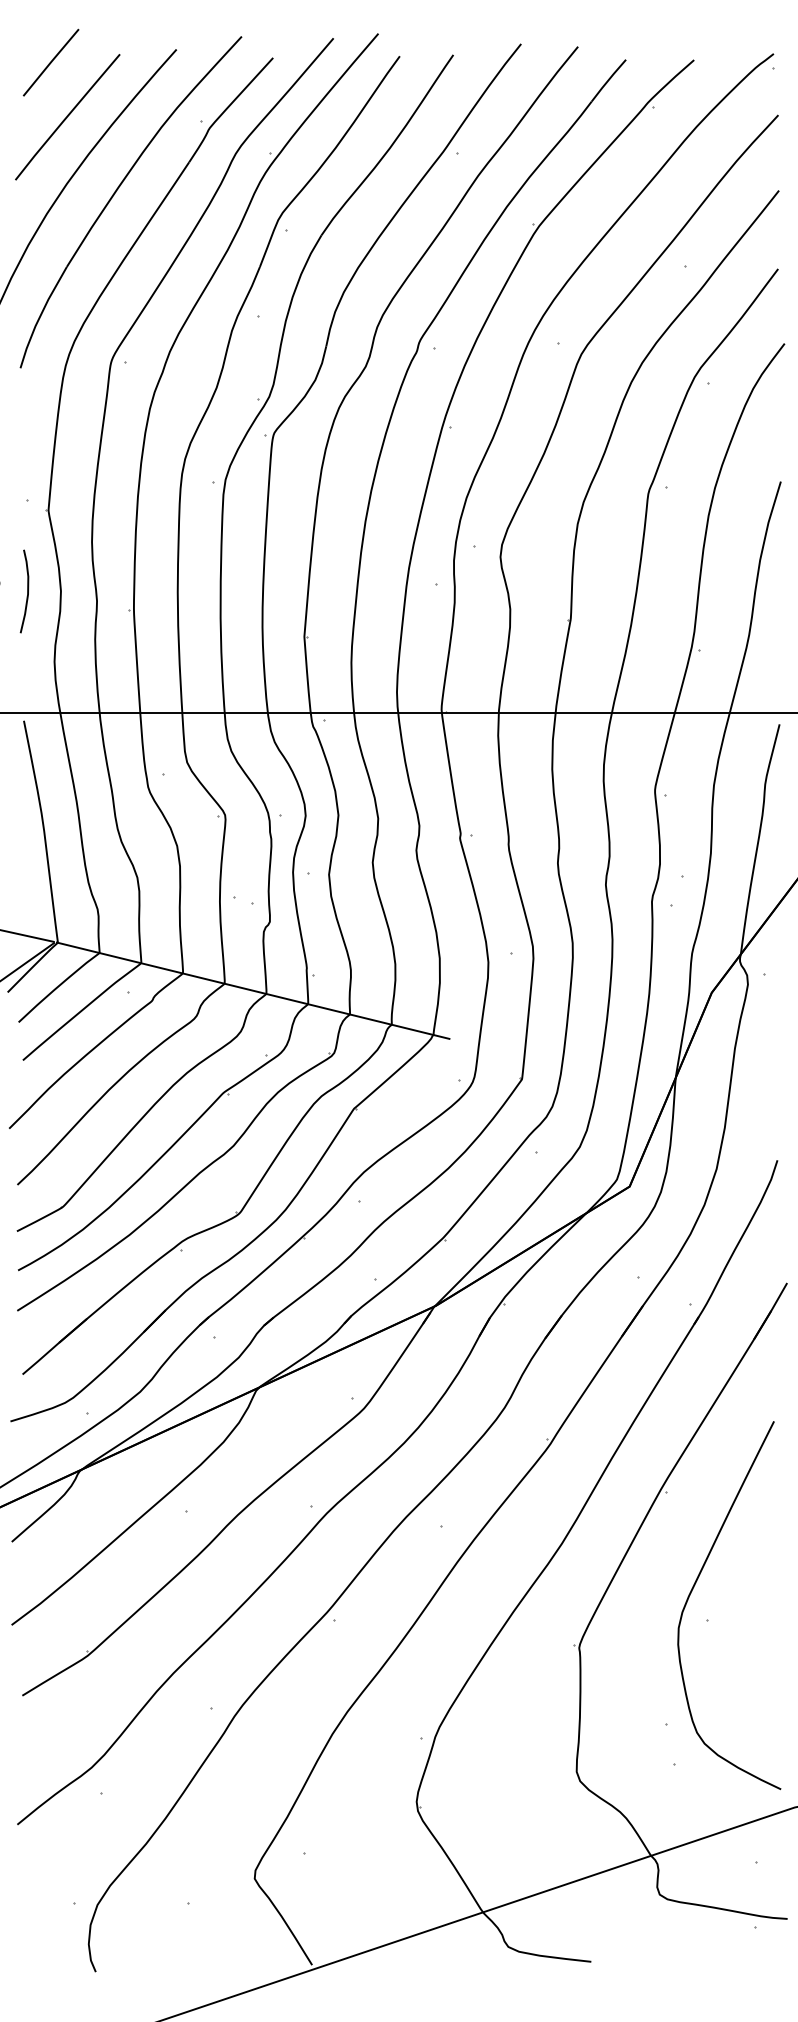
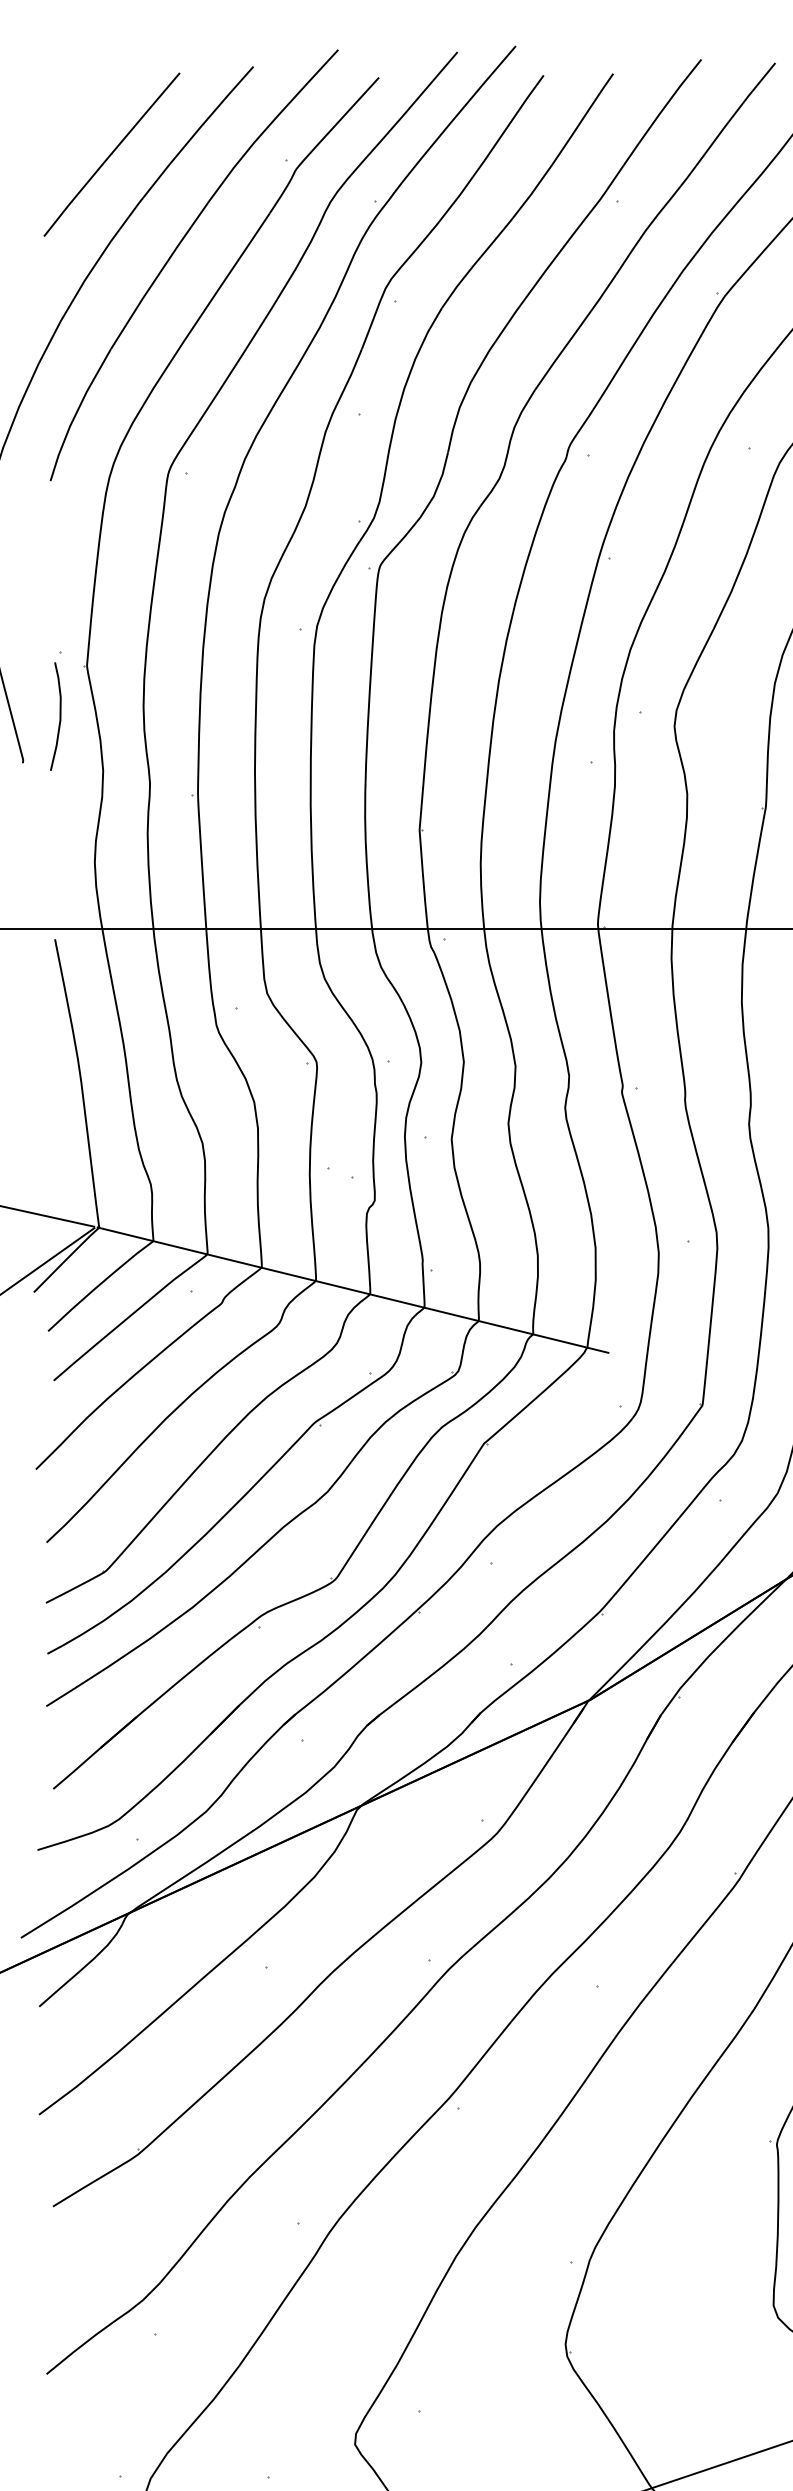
line: (50, 62) -> (89, 83), removed
curve: (27, 591) -> (59, 716), moved

